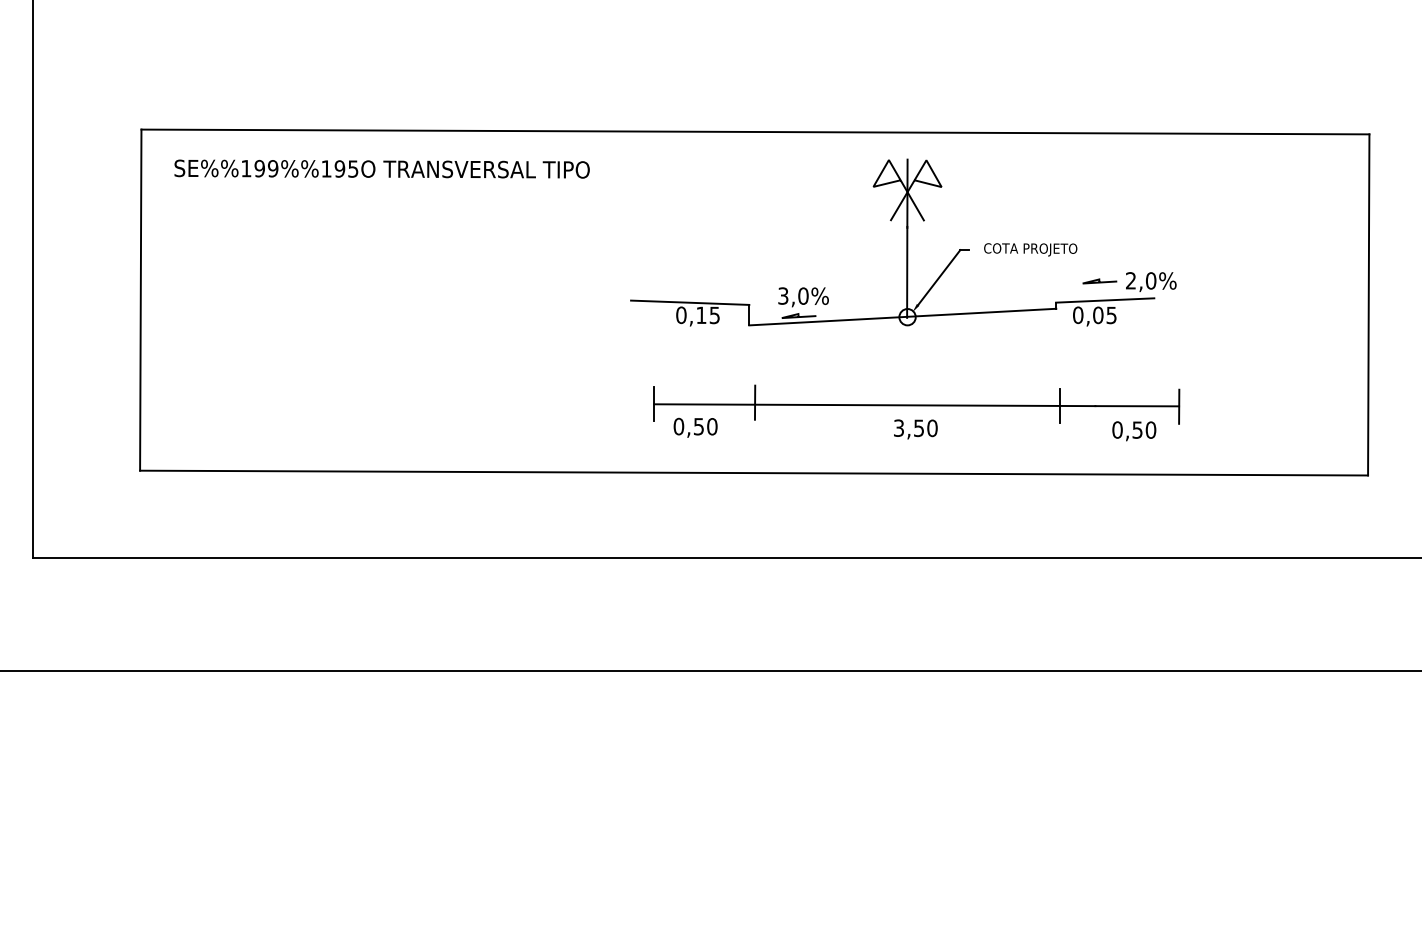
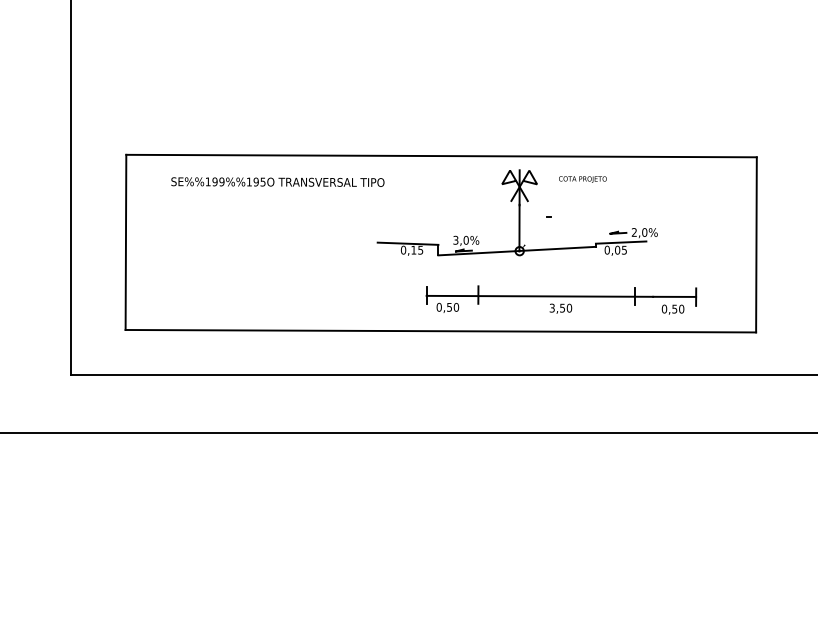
text: (381, 167) -> (277, 181), moved
text: (1029, 249) -> (582, 179), moved
line: (938, 276) -> (535, 230), removed
part: (916, 411) -> (561, 299), moved

